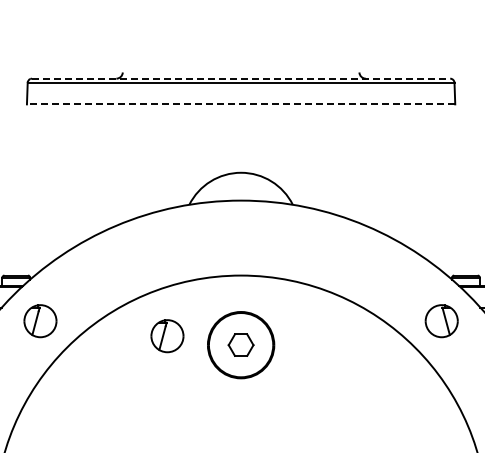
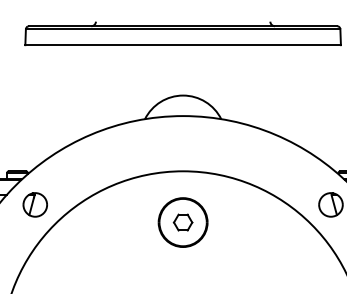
line: (241, 78) -> (183, 26), dashed -> solid
line: (240, 104) -> (182, 45), dashed -> solid
part: (167, 336) -> (128, 216), removed

